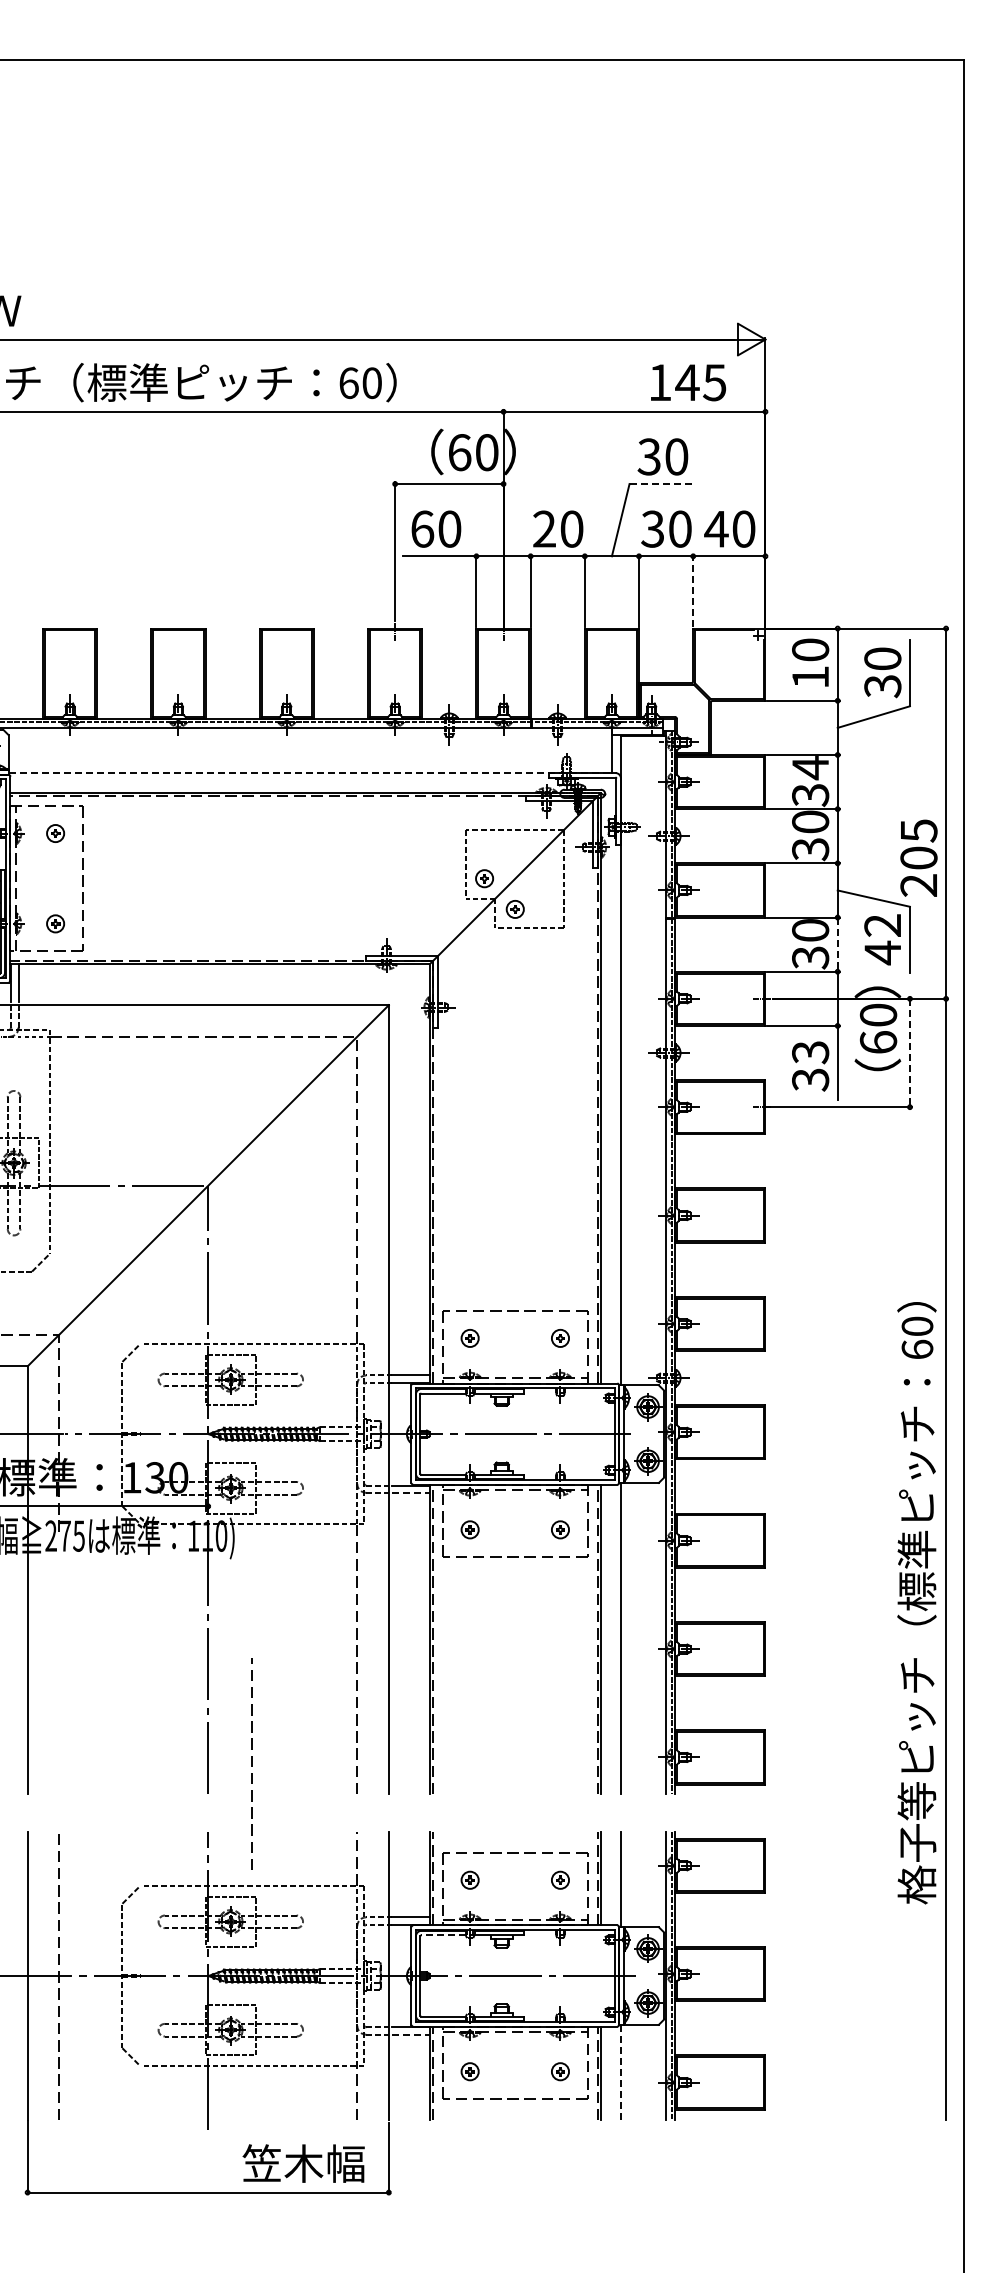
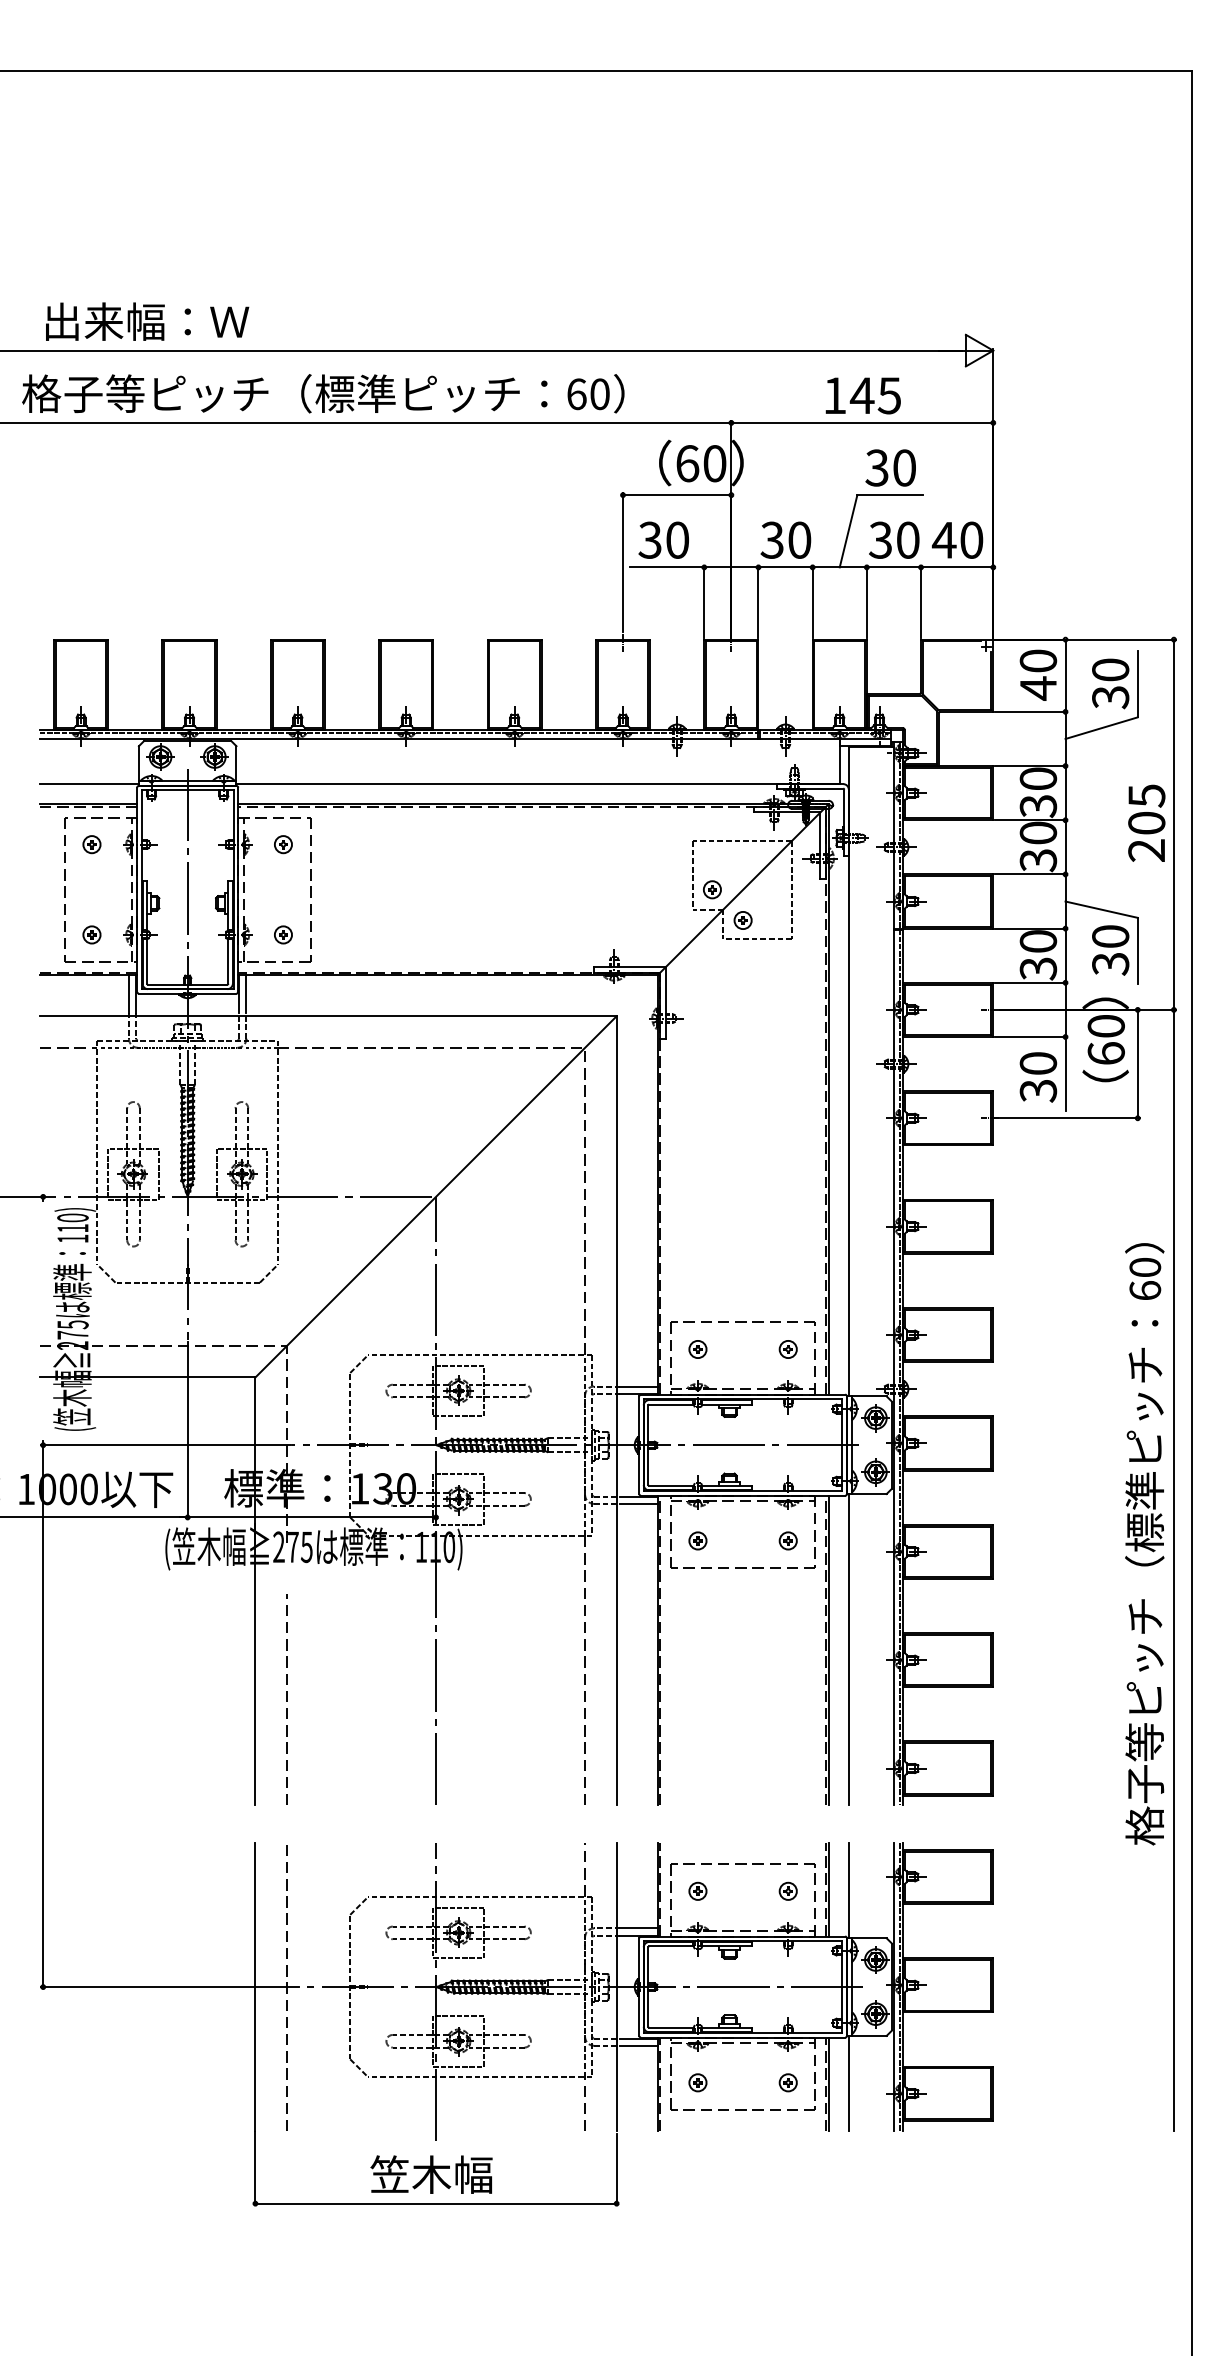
text: (687, 382) -> (862, 395), moved
line: (662, 484) -> (890, 495), dashed -> solid
text: (421, 528) -> (649, 539), 60 -> 30
text: (543, 529) -> (771, 540), 20 -> 30
line: (693, 590) -> (921, 601), dashed -> solid
text: (810, 677) -> (1038, 688), 10 -> 40
text: (810, 768) -> (1038, 779), 34 -> 30
line: (310, 773) -> (538, 784), dashed -> solid
text: (918, 857) -> (1146, 822), moved
text: (882, 939) -> (1110, 950), 42 -> 30
line: (837, 945) -> (1065, 956), dashed -> solid
text: (810, 1052) -> (1038, 1063), 33 -> 30
line: (909, 1053) -> (1137, 1064), dashed -> solid
line: (410, 1492) -> (638, 1503), dashed -> solid
text: (916, 1603) -> (1144, 1544), moved
line: (251, 1764) -> (286, 1699), moved
line: (442, 1935) -> (670, 1946), dashed -> solid
line: (410, 2034) -> (638, 2045), dashed -> solid
line: (620, 2072) -> (848, 2083), dashed -> solid
text: (303, 2163) -> (431, 2174), moved

